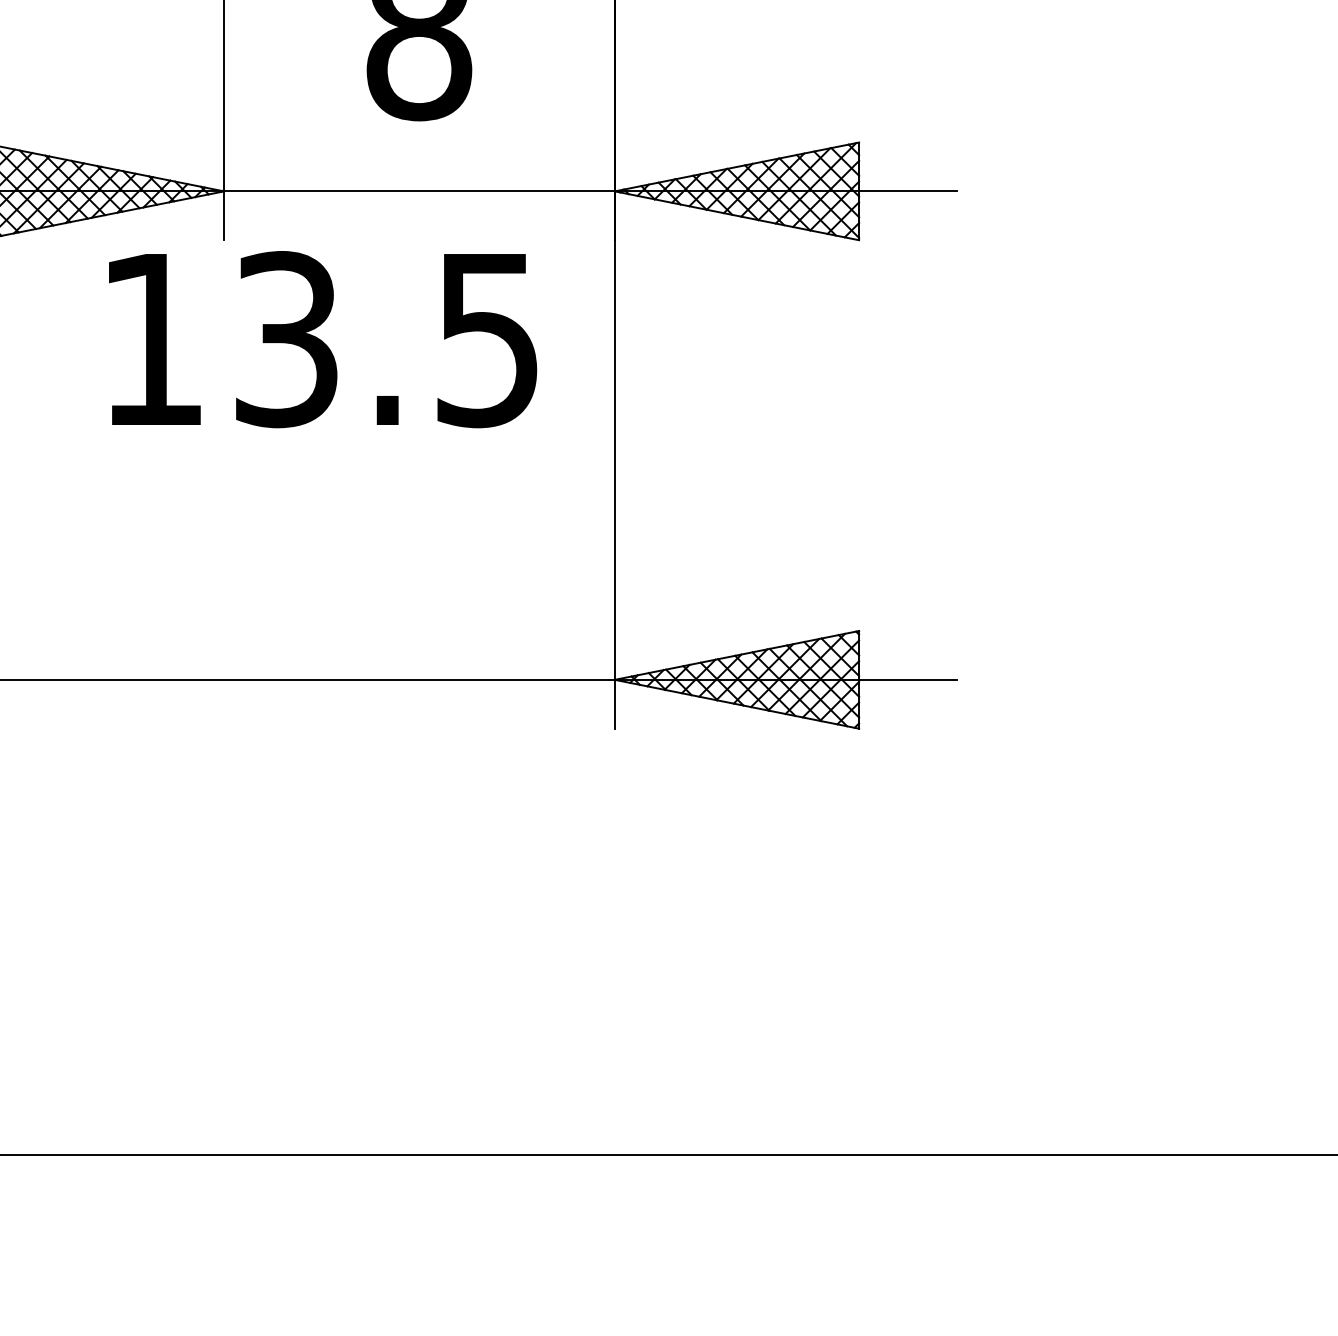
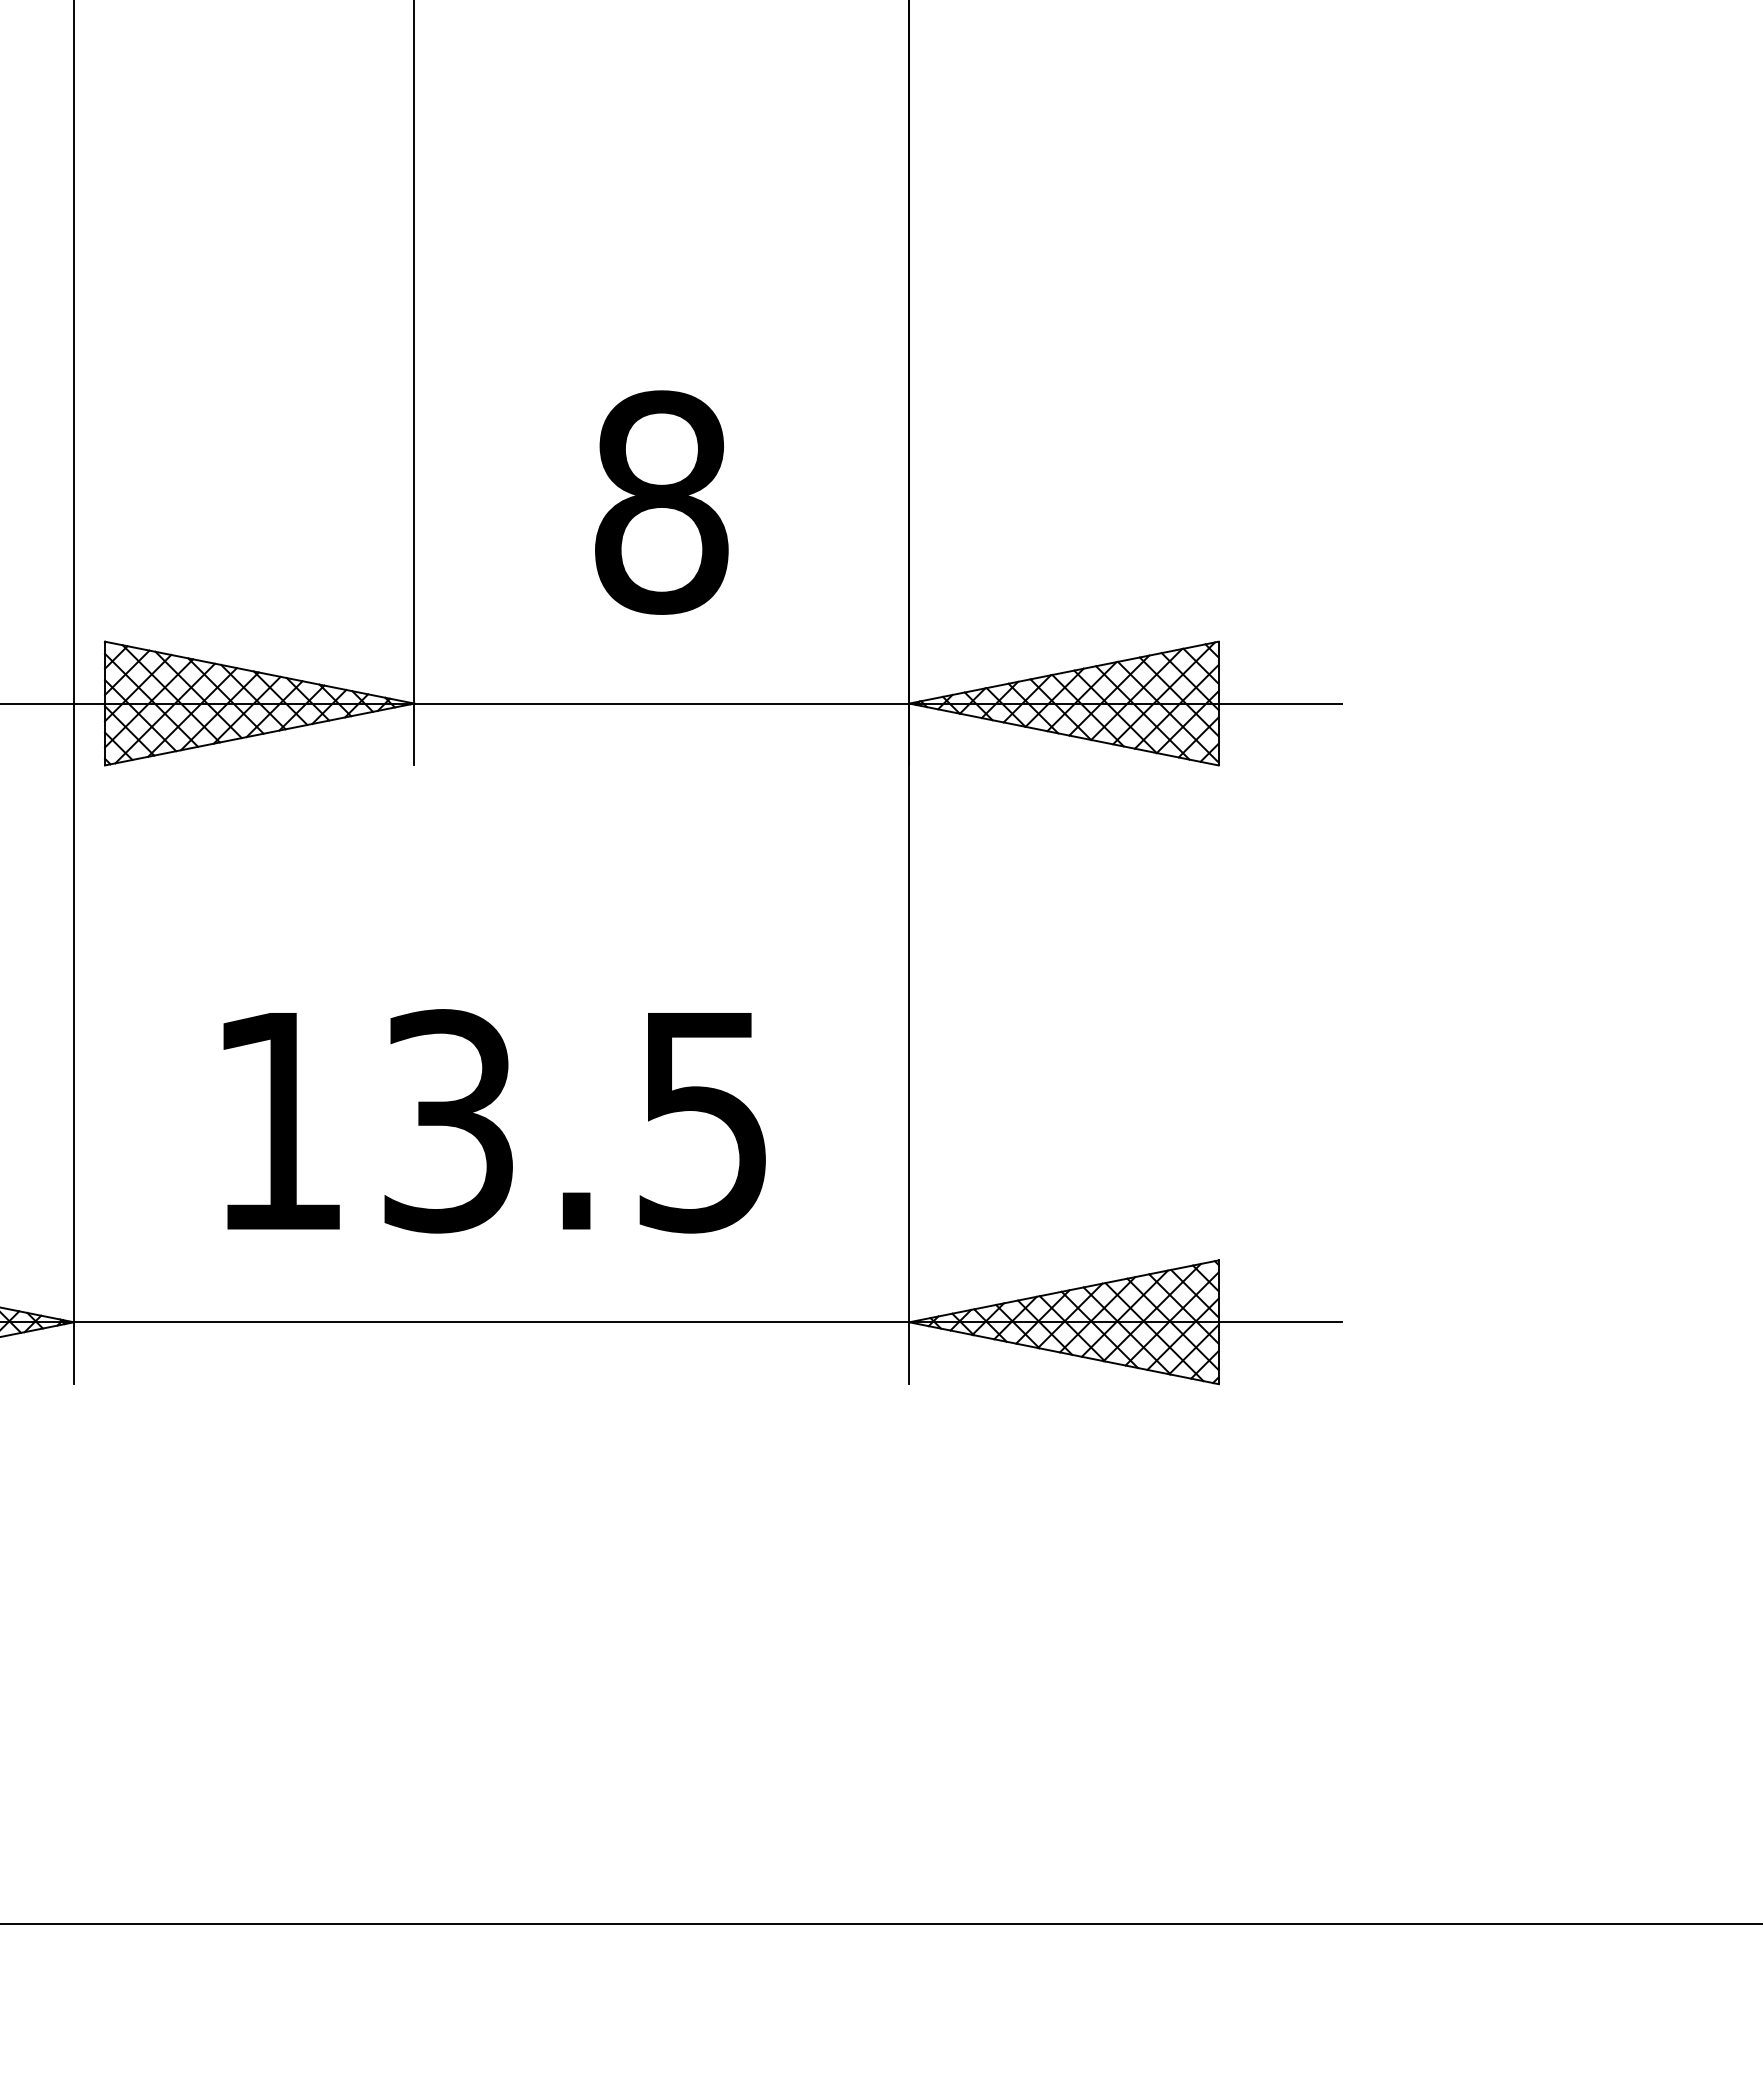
text: (322, 339) -> (494, 1121), moved

